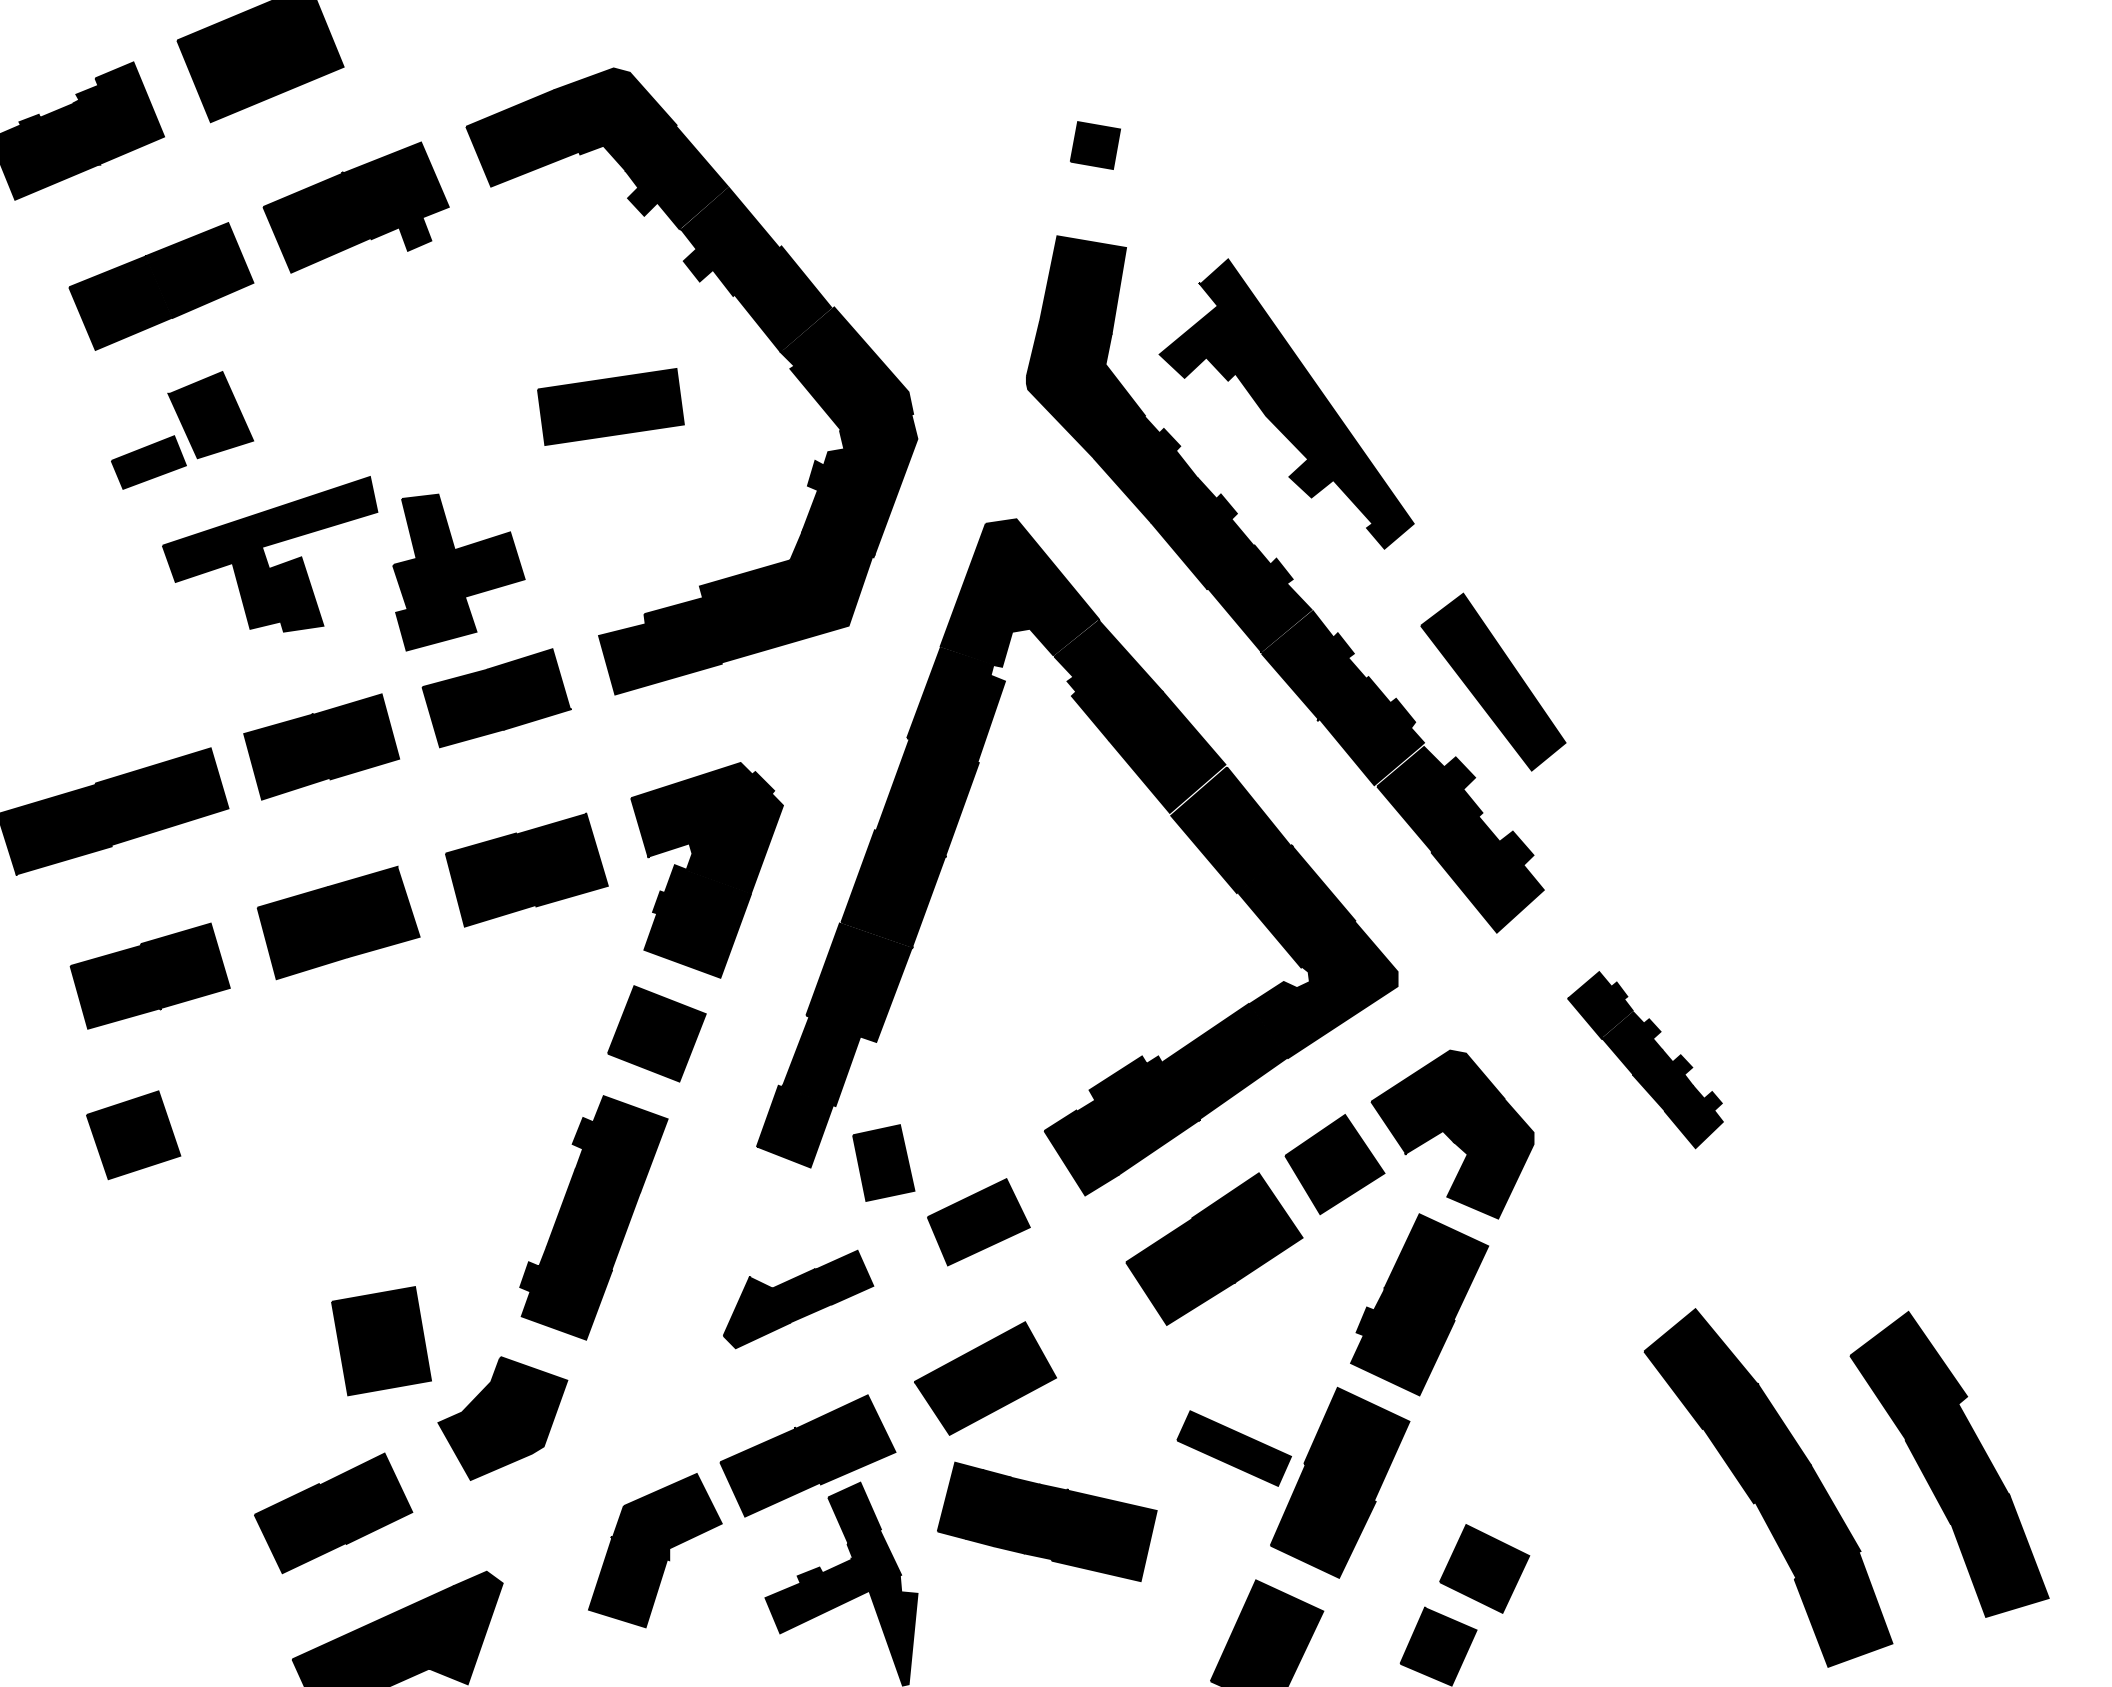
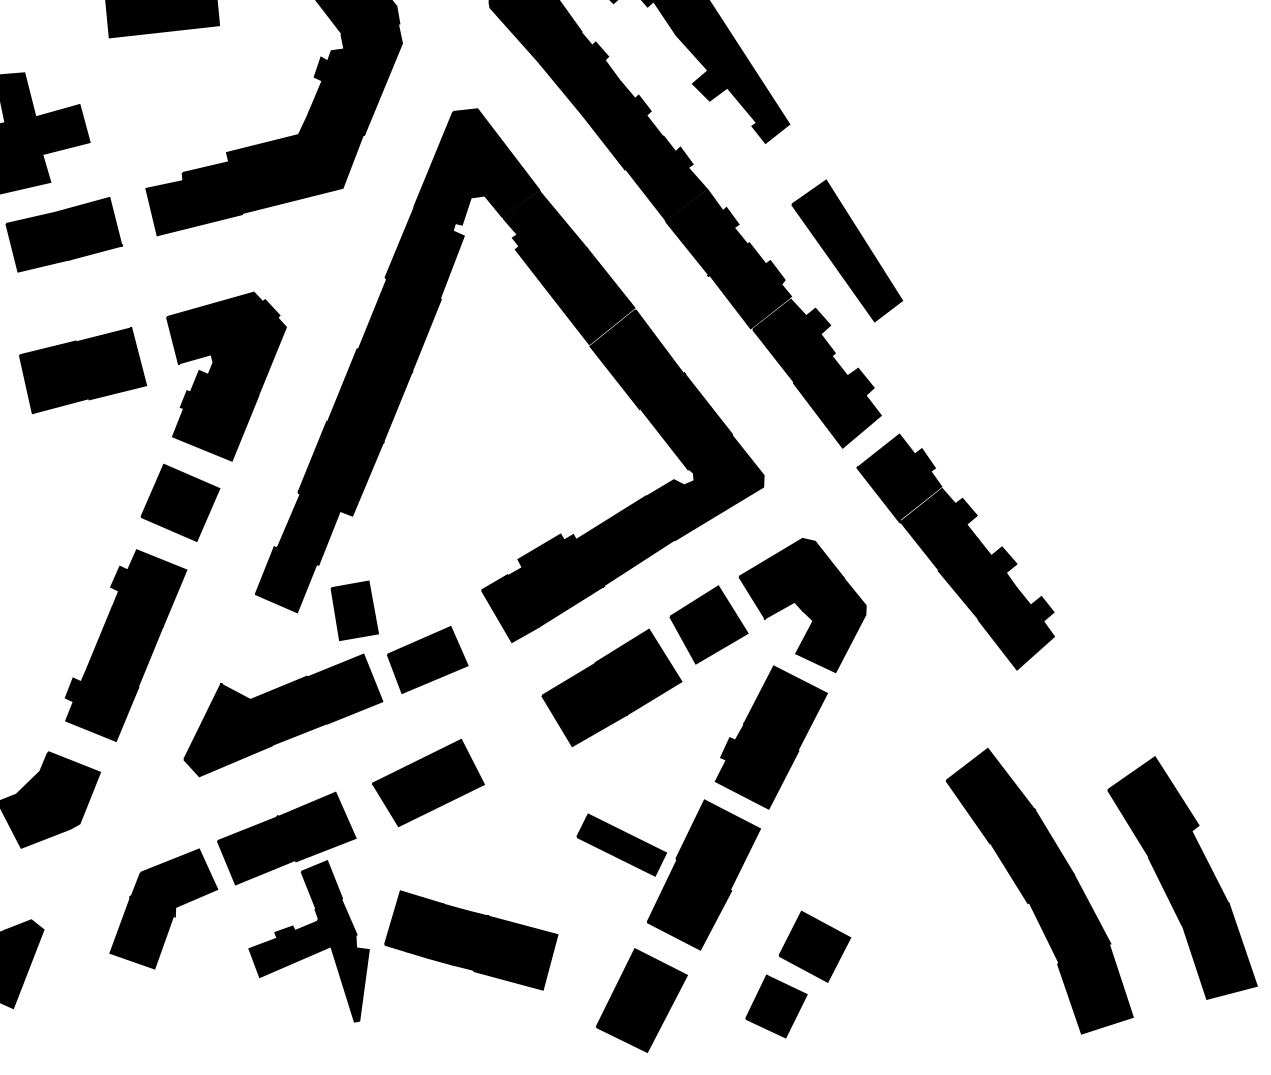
part: (1645, 1059) -> (955, 551), size x1.67
part: (798, 1299) -> (283, 715), size x1.67
part: (1047, 1521) -> (471, 940), moved

